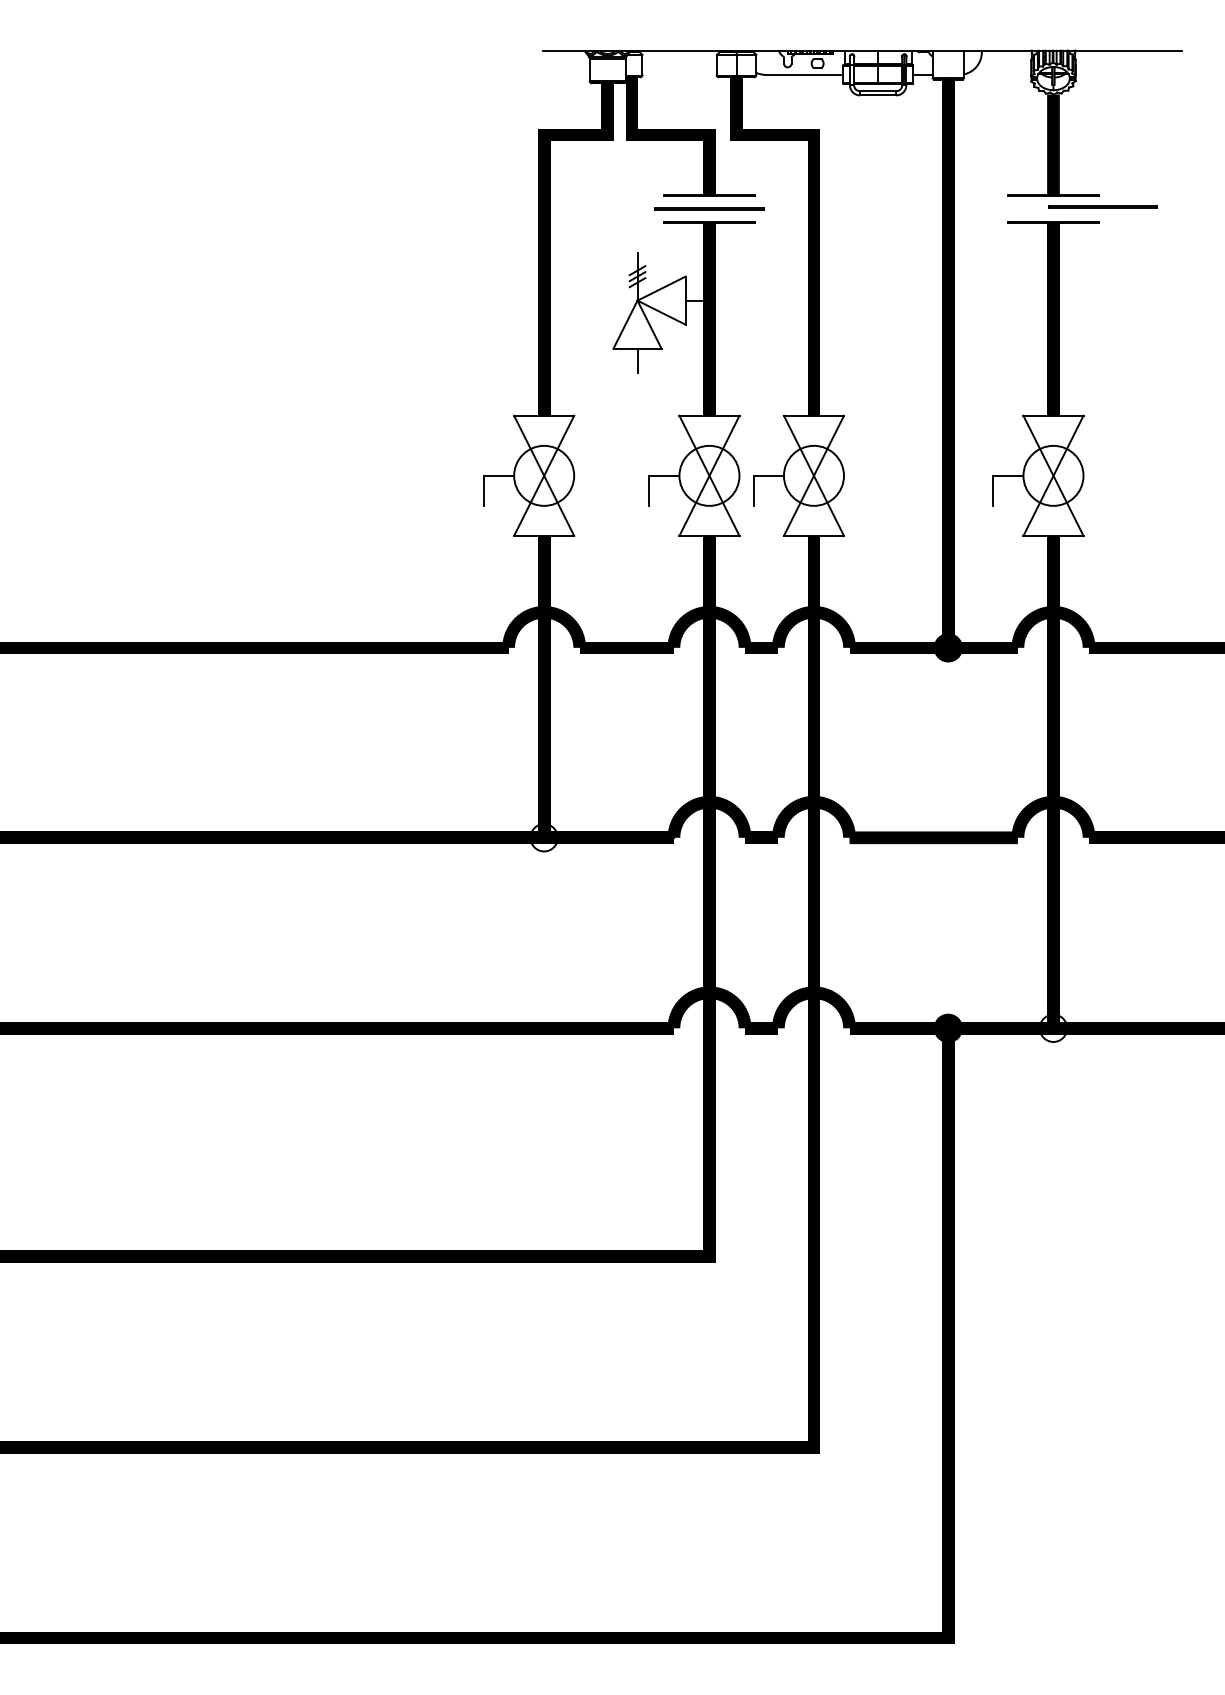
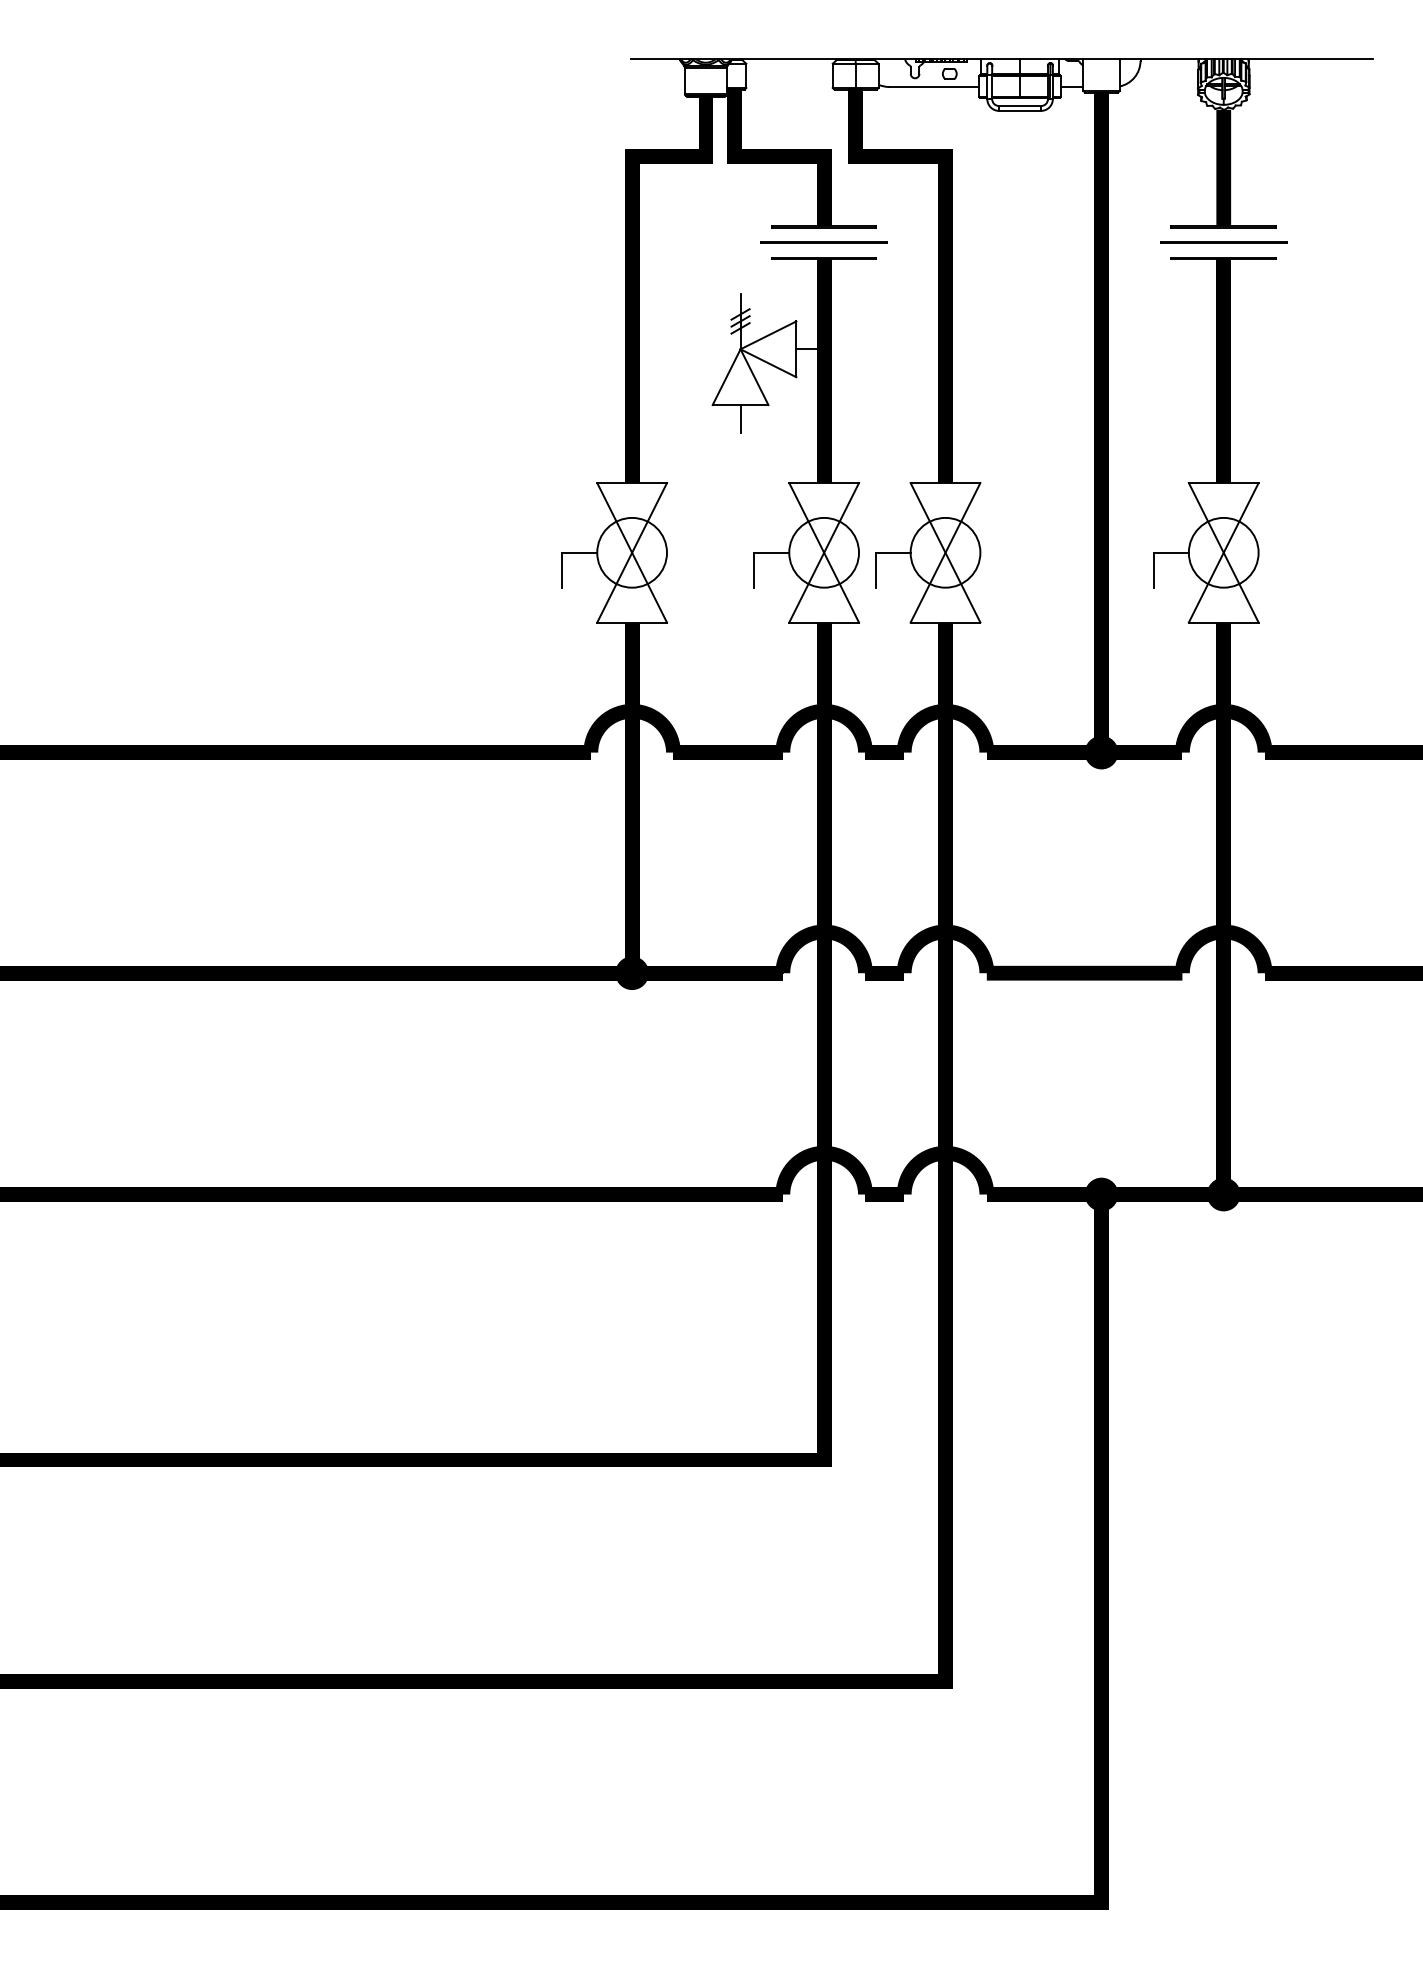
line: (1103, 206) -> (1223, 242), moved
fill: (544, 838) -> (632, 973), added
fill: (1053, 1028) -> (1223, 1194), added

